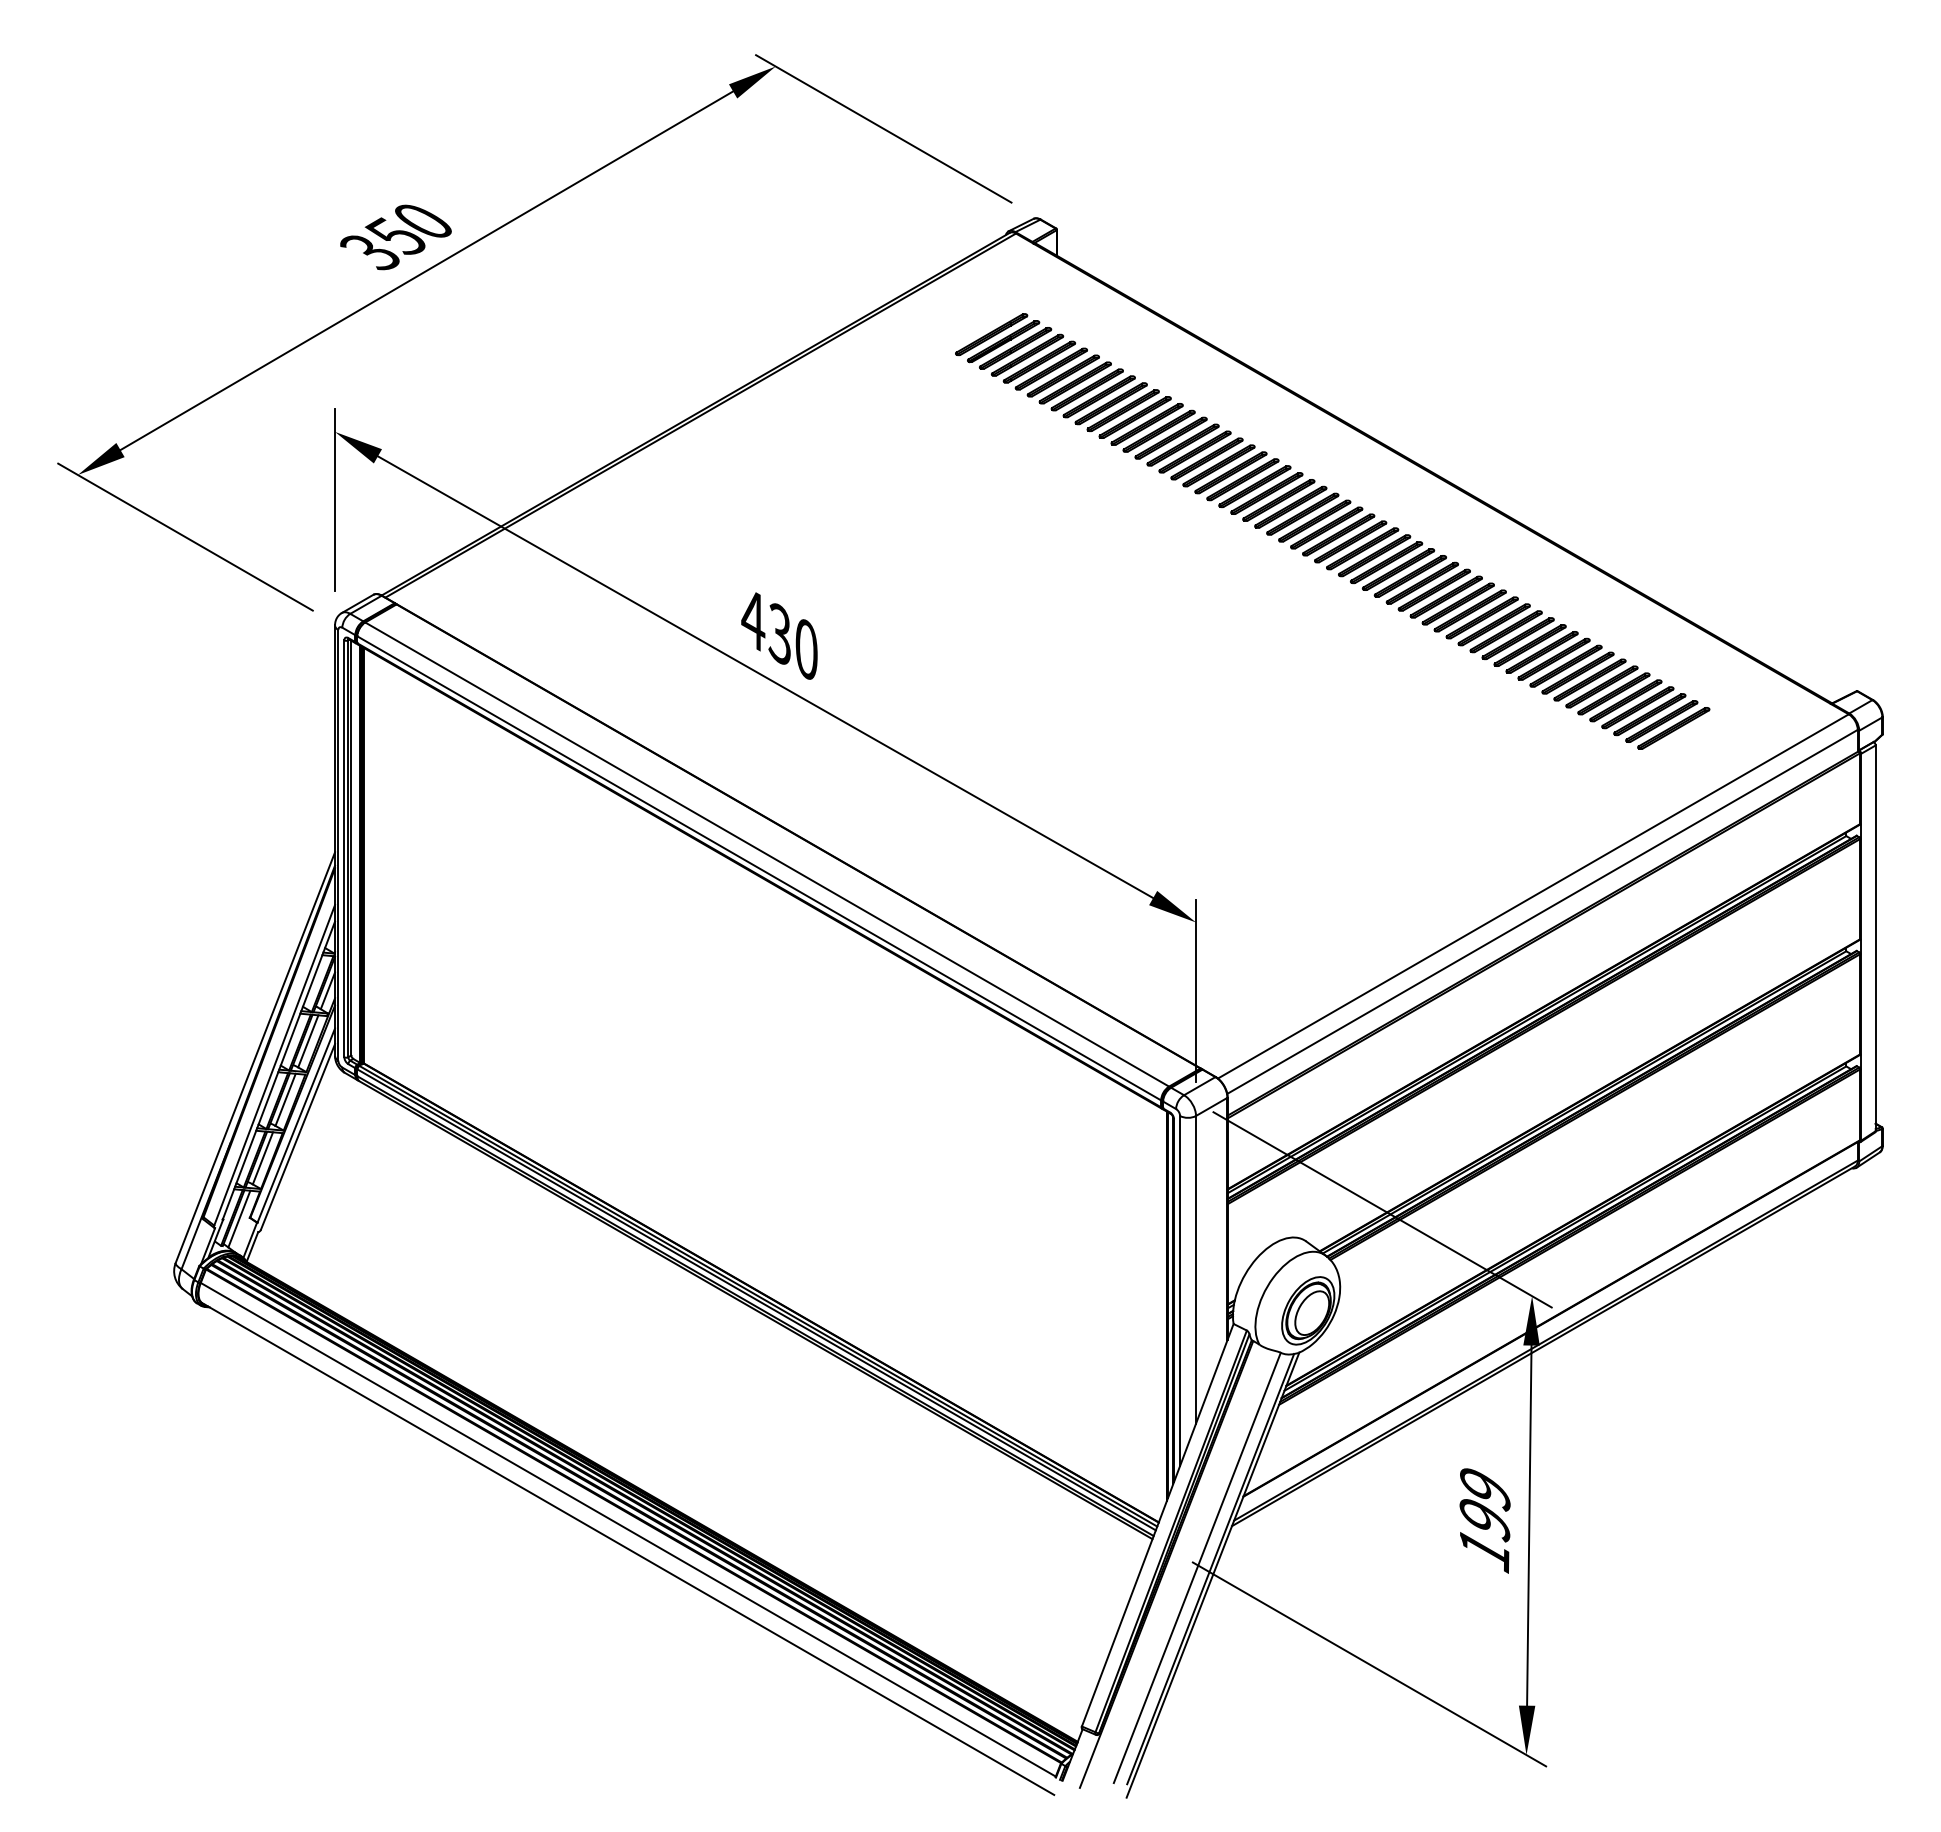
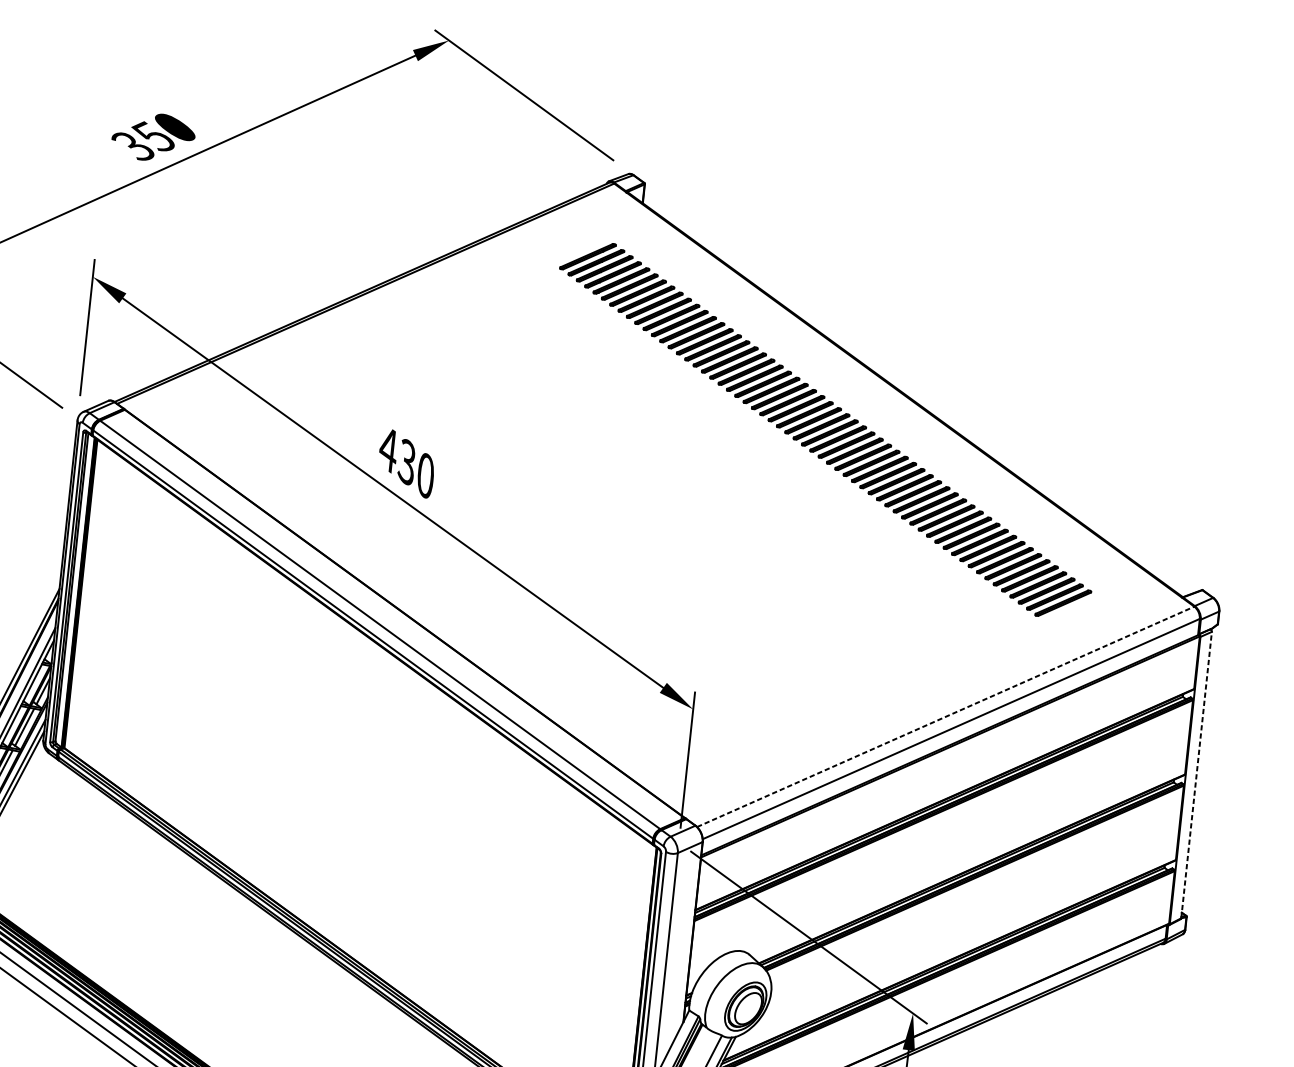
line: (1533, 896) -> (945, 716), solid -> dashed
line: (1875, 938) -> (1196, 775), solid -> dashed

